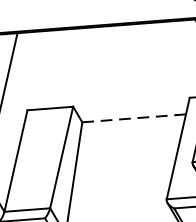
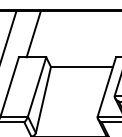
line: (48, 68) -> (33, 33), added
line: (134, 117) -> (82, 66), dashed -> solid

